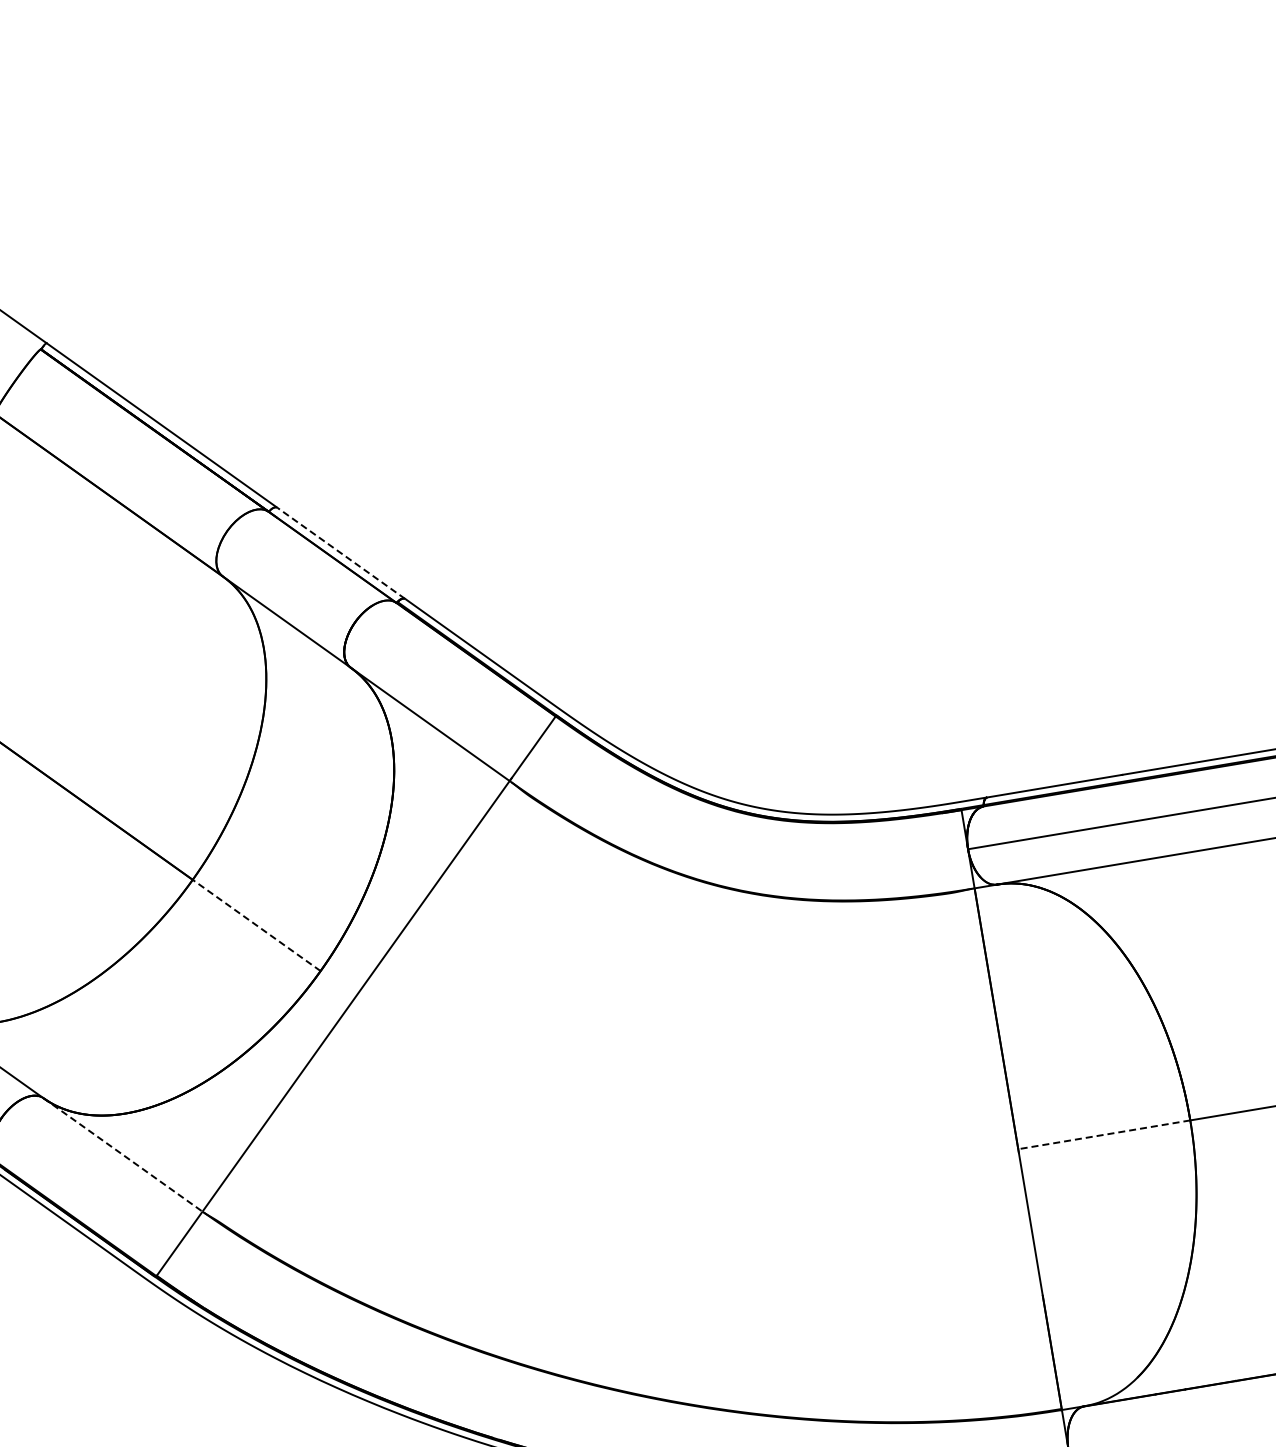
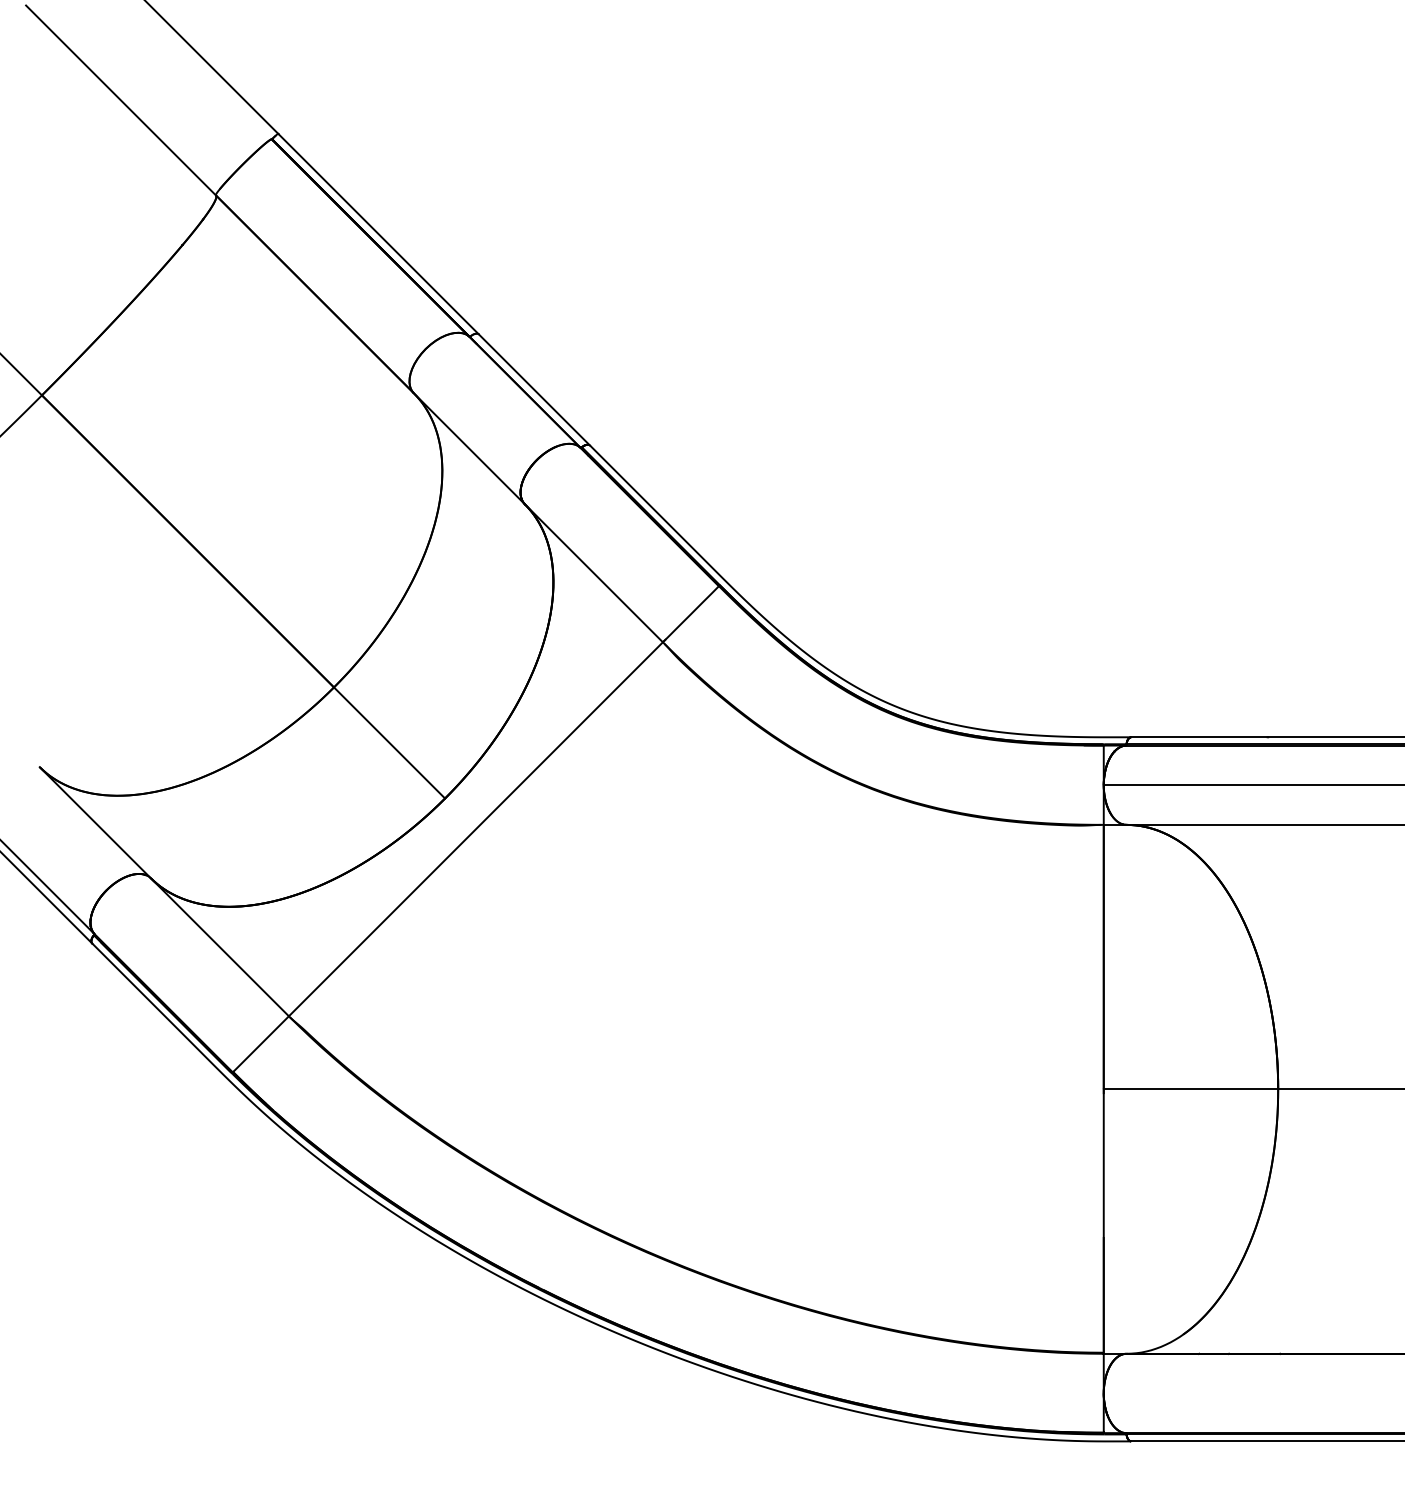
line: (341, 552) -> (534, 389), dashed -> solid
line: (256, 925) -> (389, 742), dashed -> solid
line: (1103, 1135) -> (1190, 1089), dashed -> solid
line: (122, 1155) -> (219, 947), dashed -> solid

